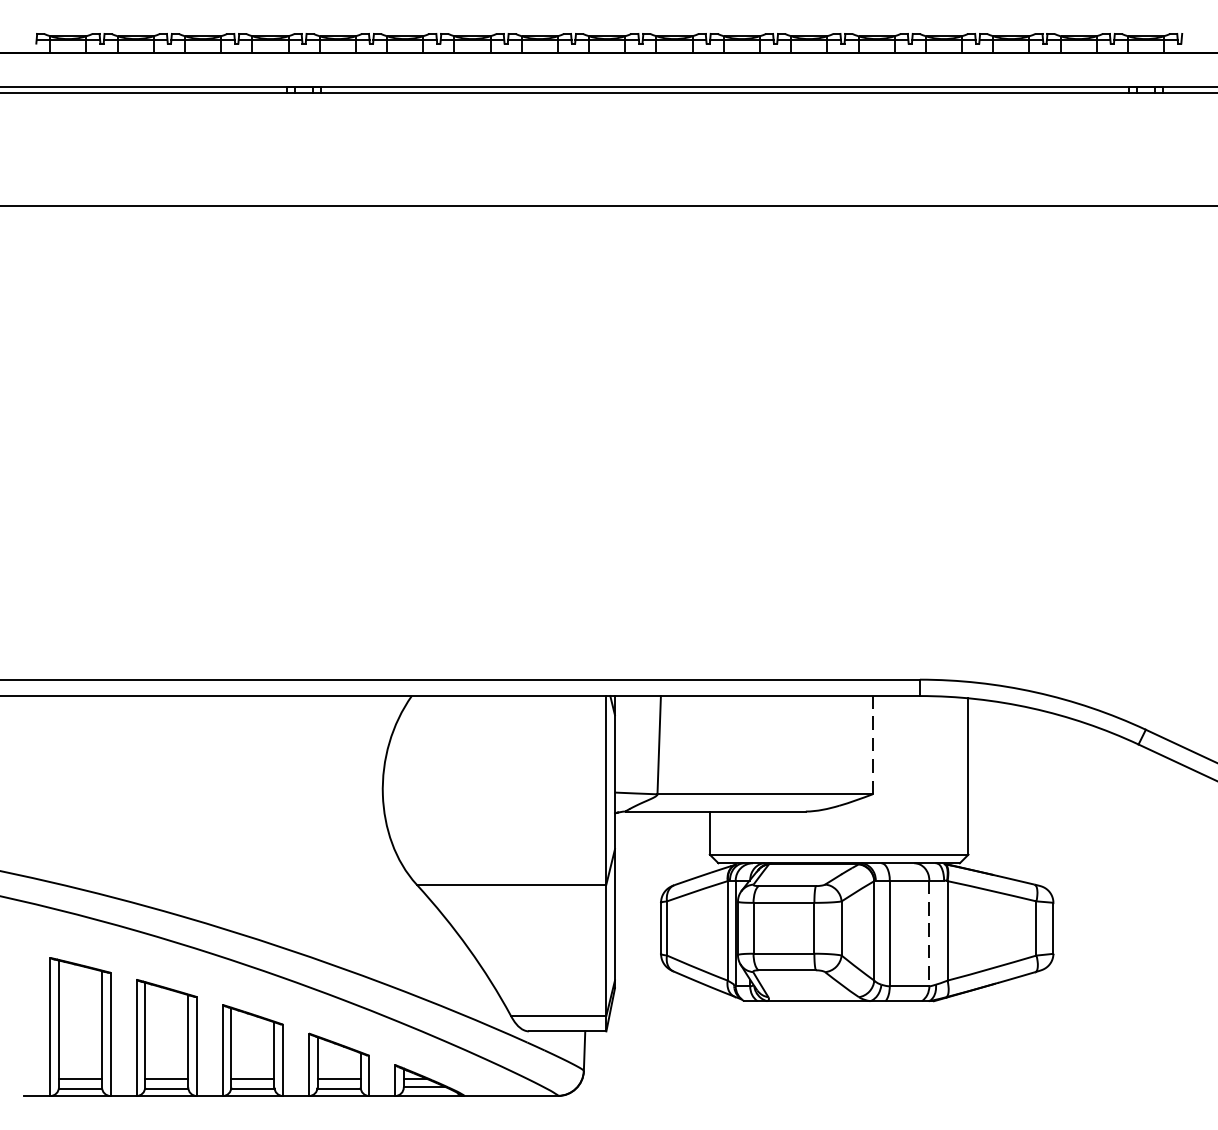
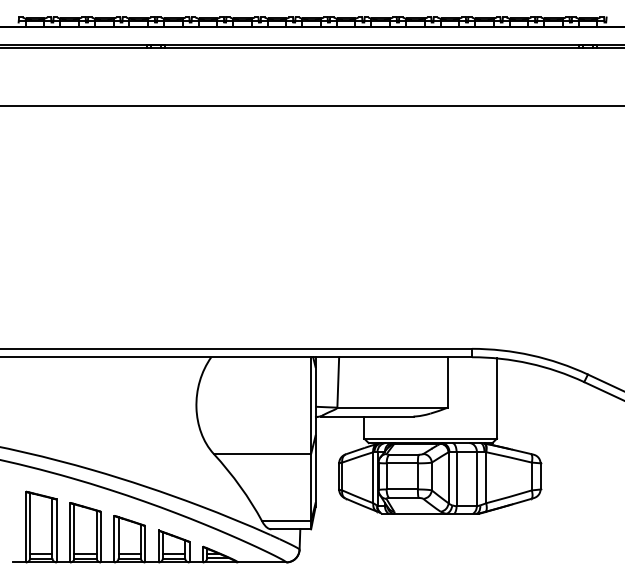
line: (872, 743) -> (447, 381), dashed -> solid
line: (928, 934) -> (476, 479), dashed -> solid

